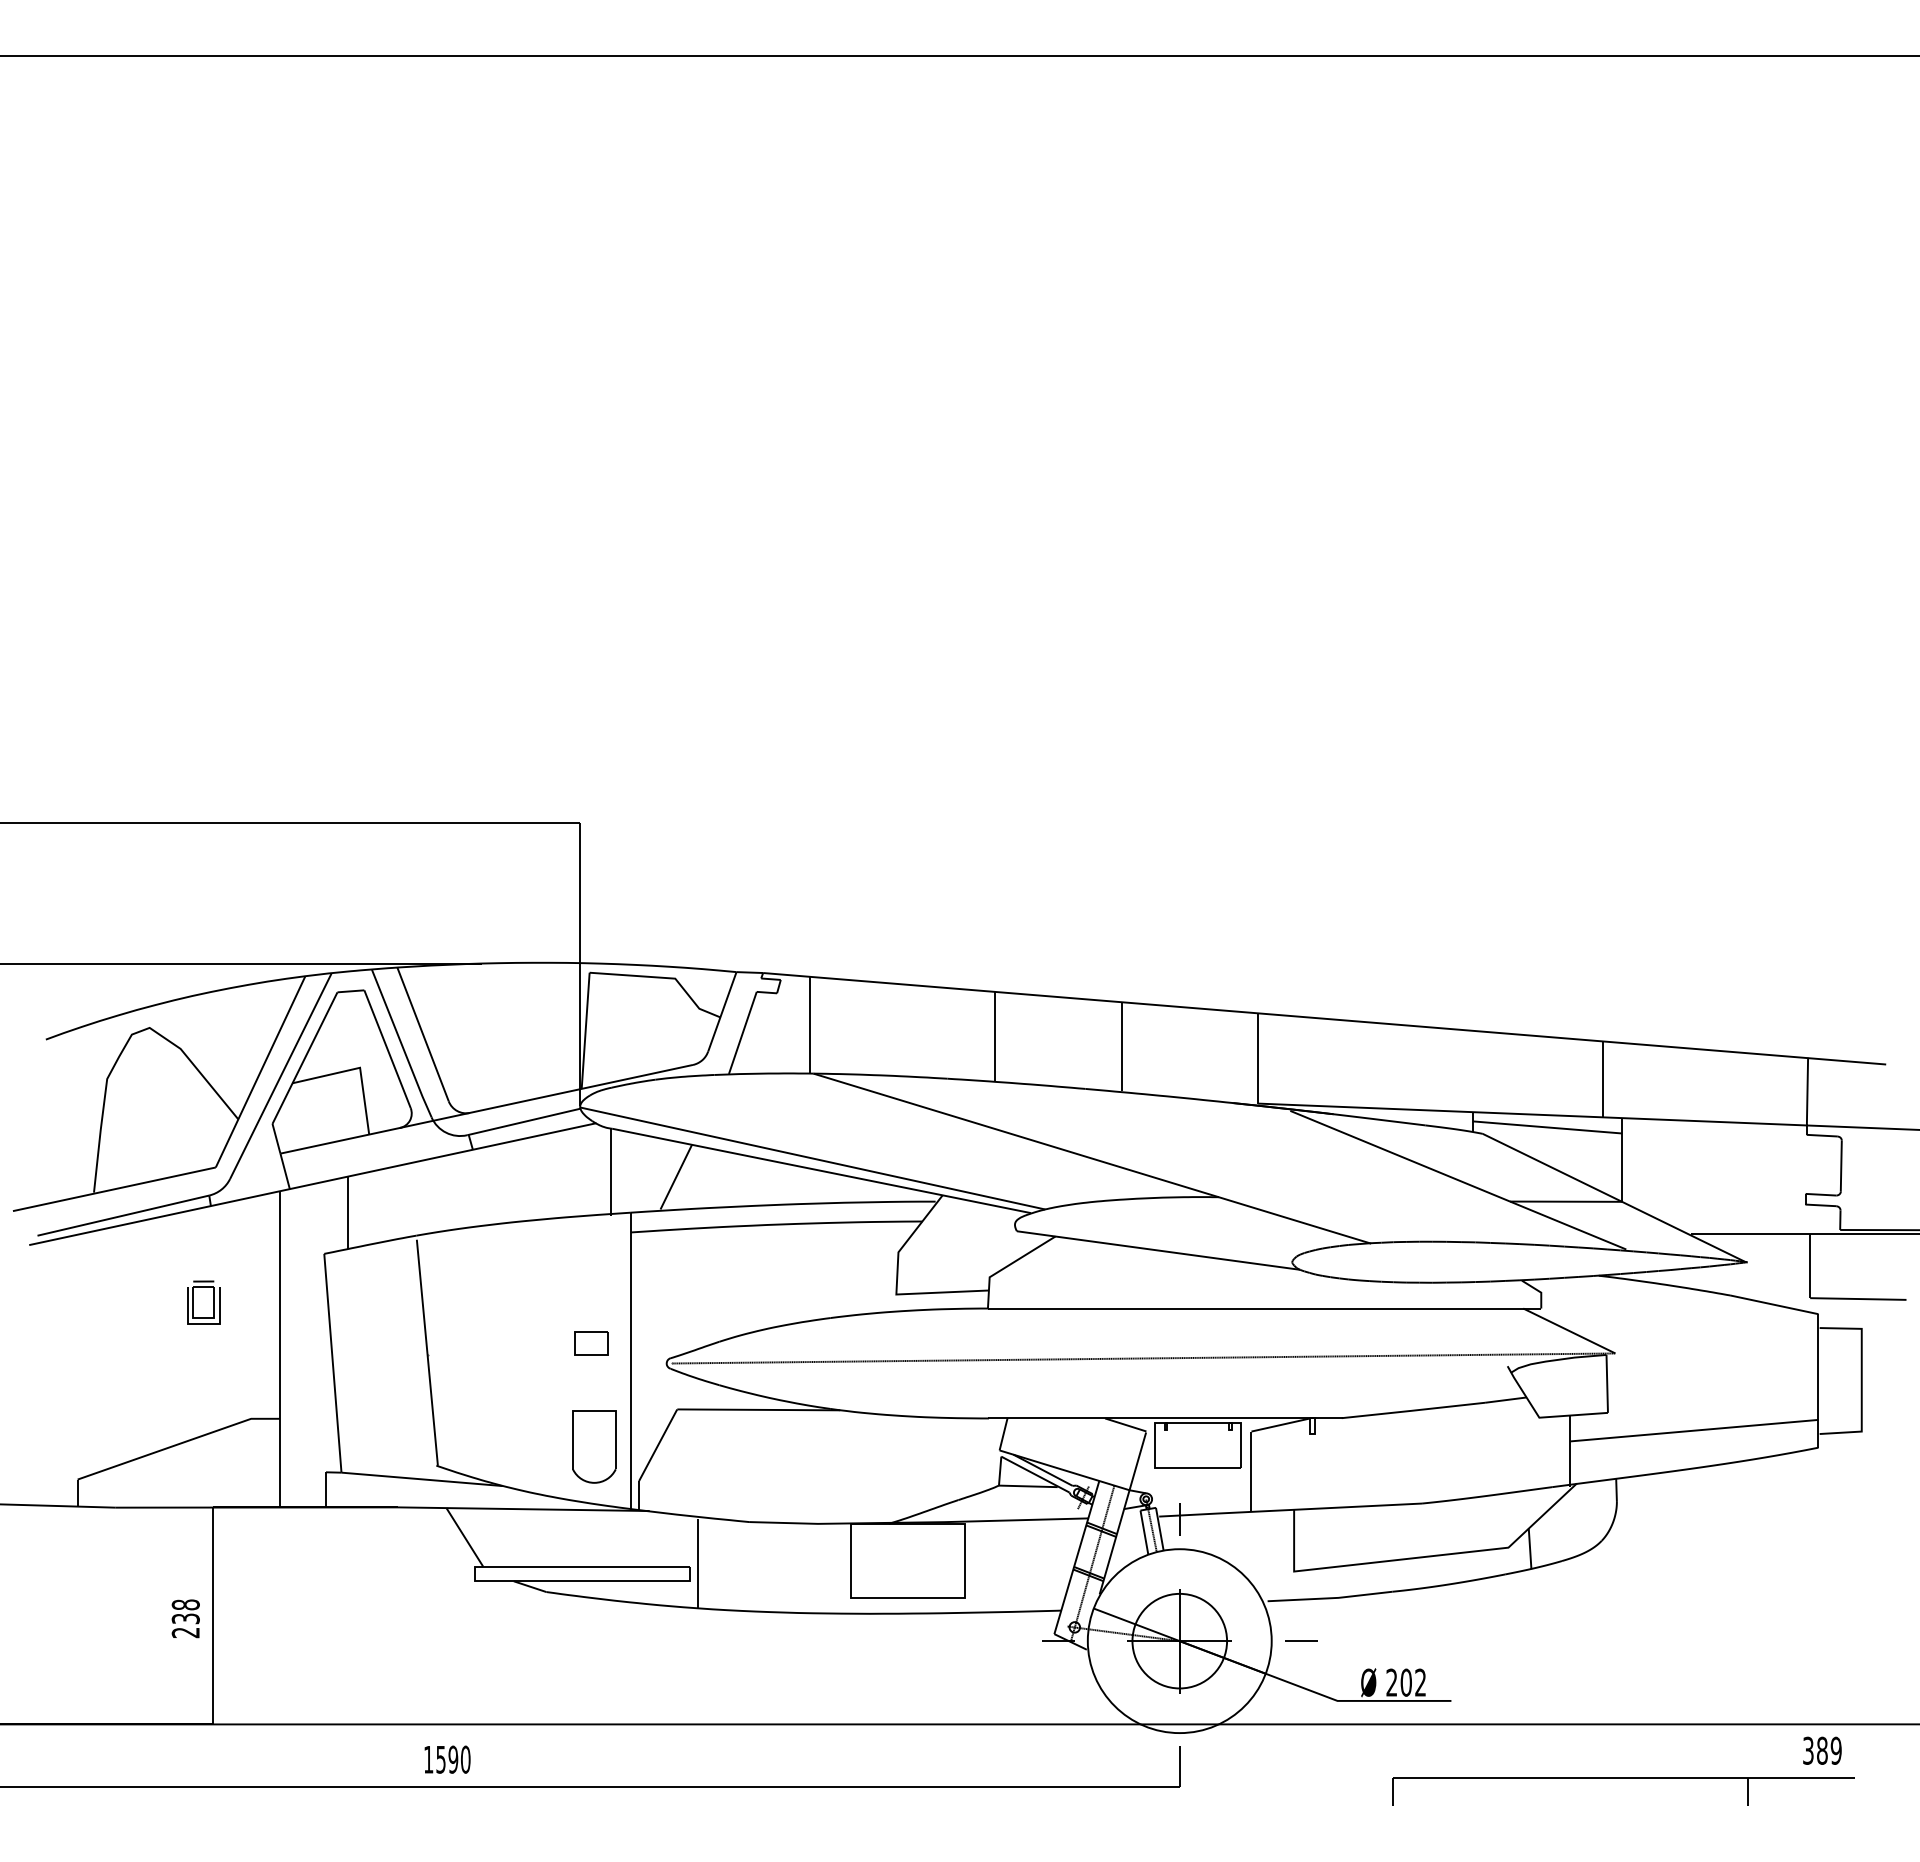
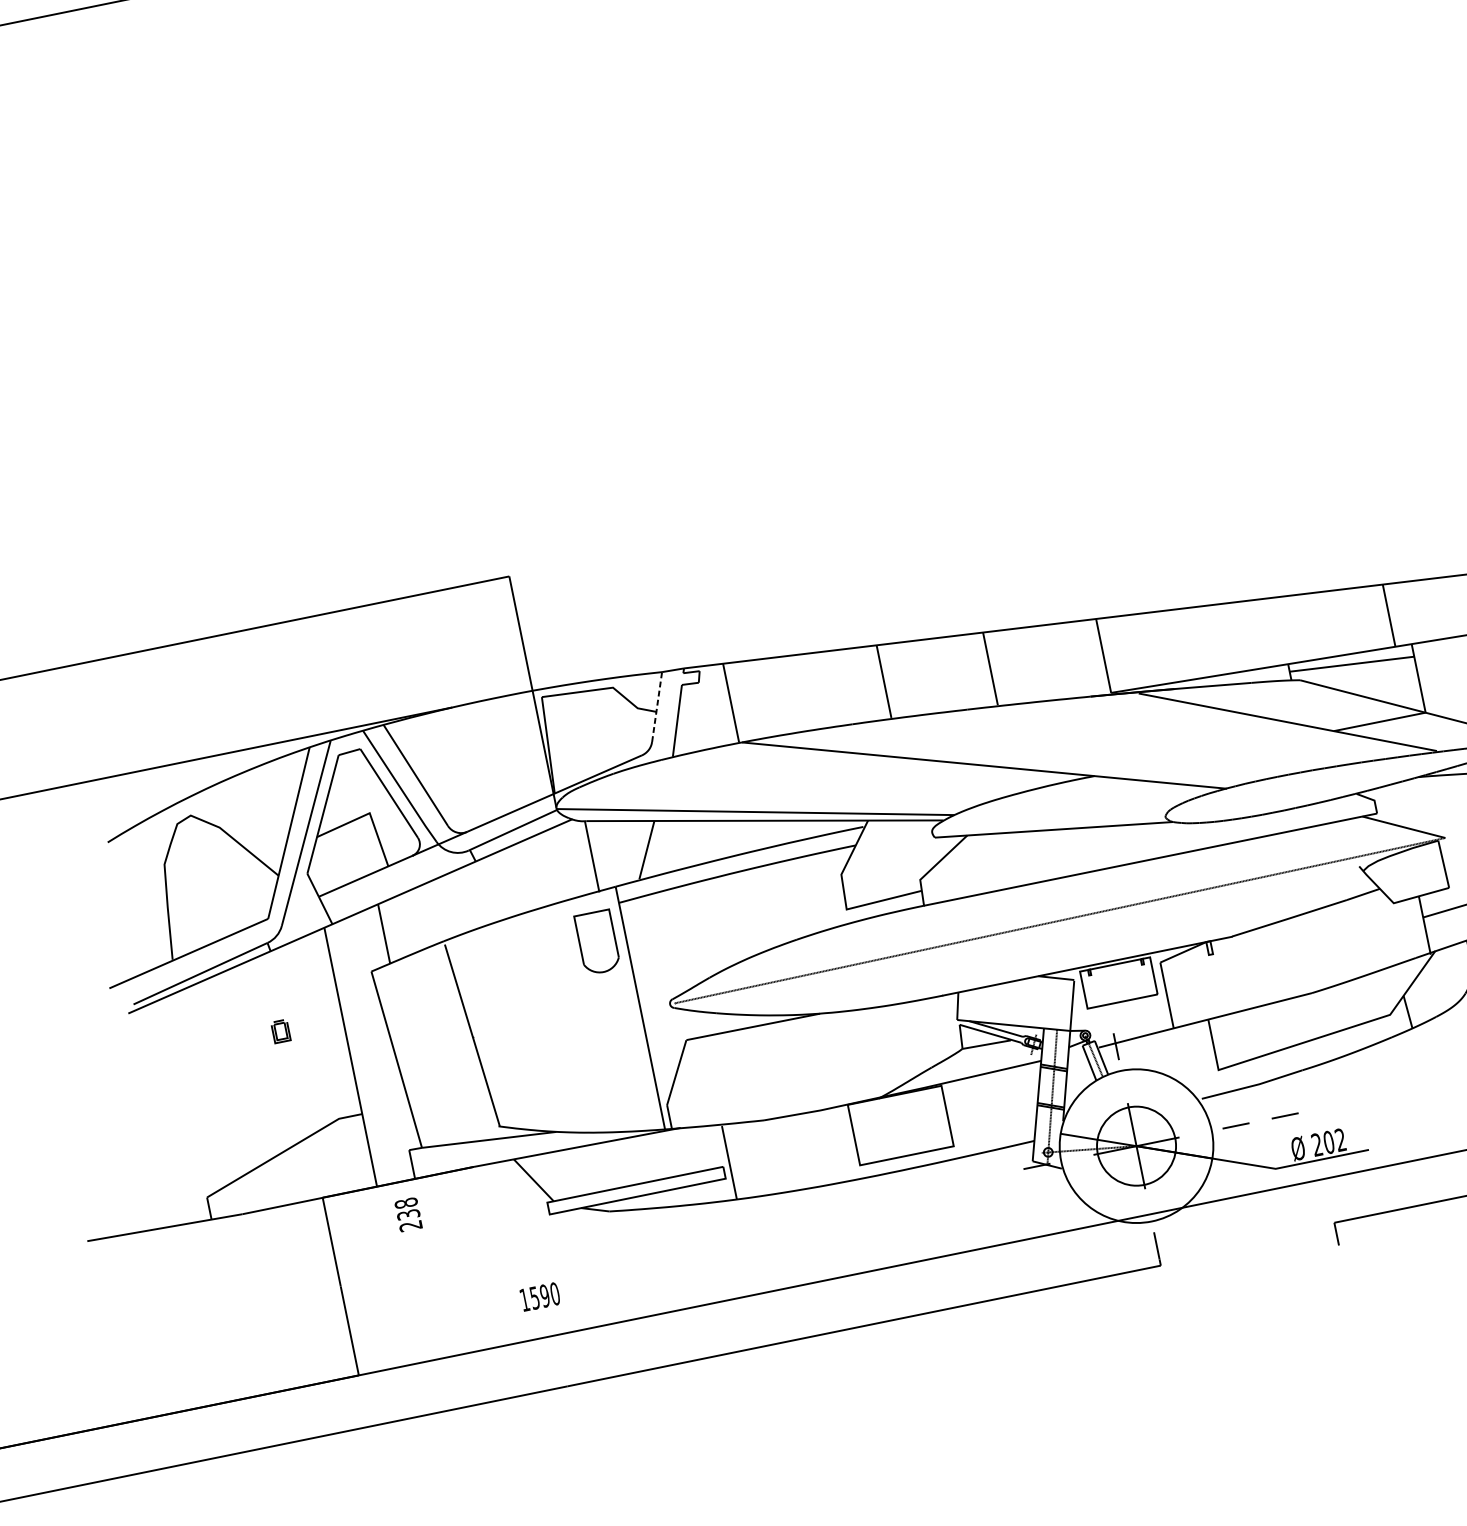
line: (722, 1011) -> (657, 706), solid -> dashed
part: (203, 1302) -> (280, 1031), size x0.6
part: (591, 1343) -> (605, 1000), removed
part: (594, 1446) -> (597, 942), moved
text: (185, 1618) -> (408, 1214), moved
line: (1361, 1640) -> (1285, 1115), added
text: (447, 1759) -> (540, 1296), moved

